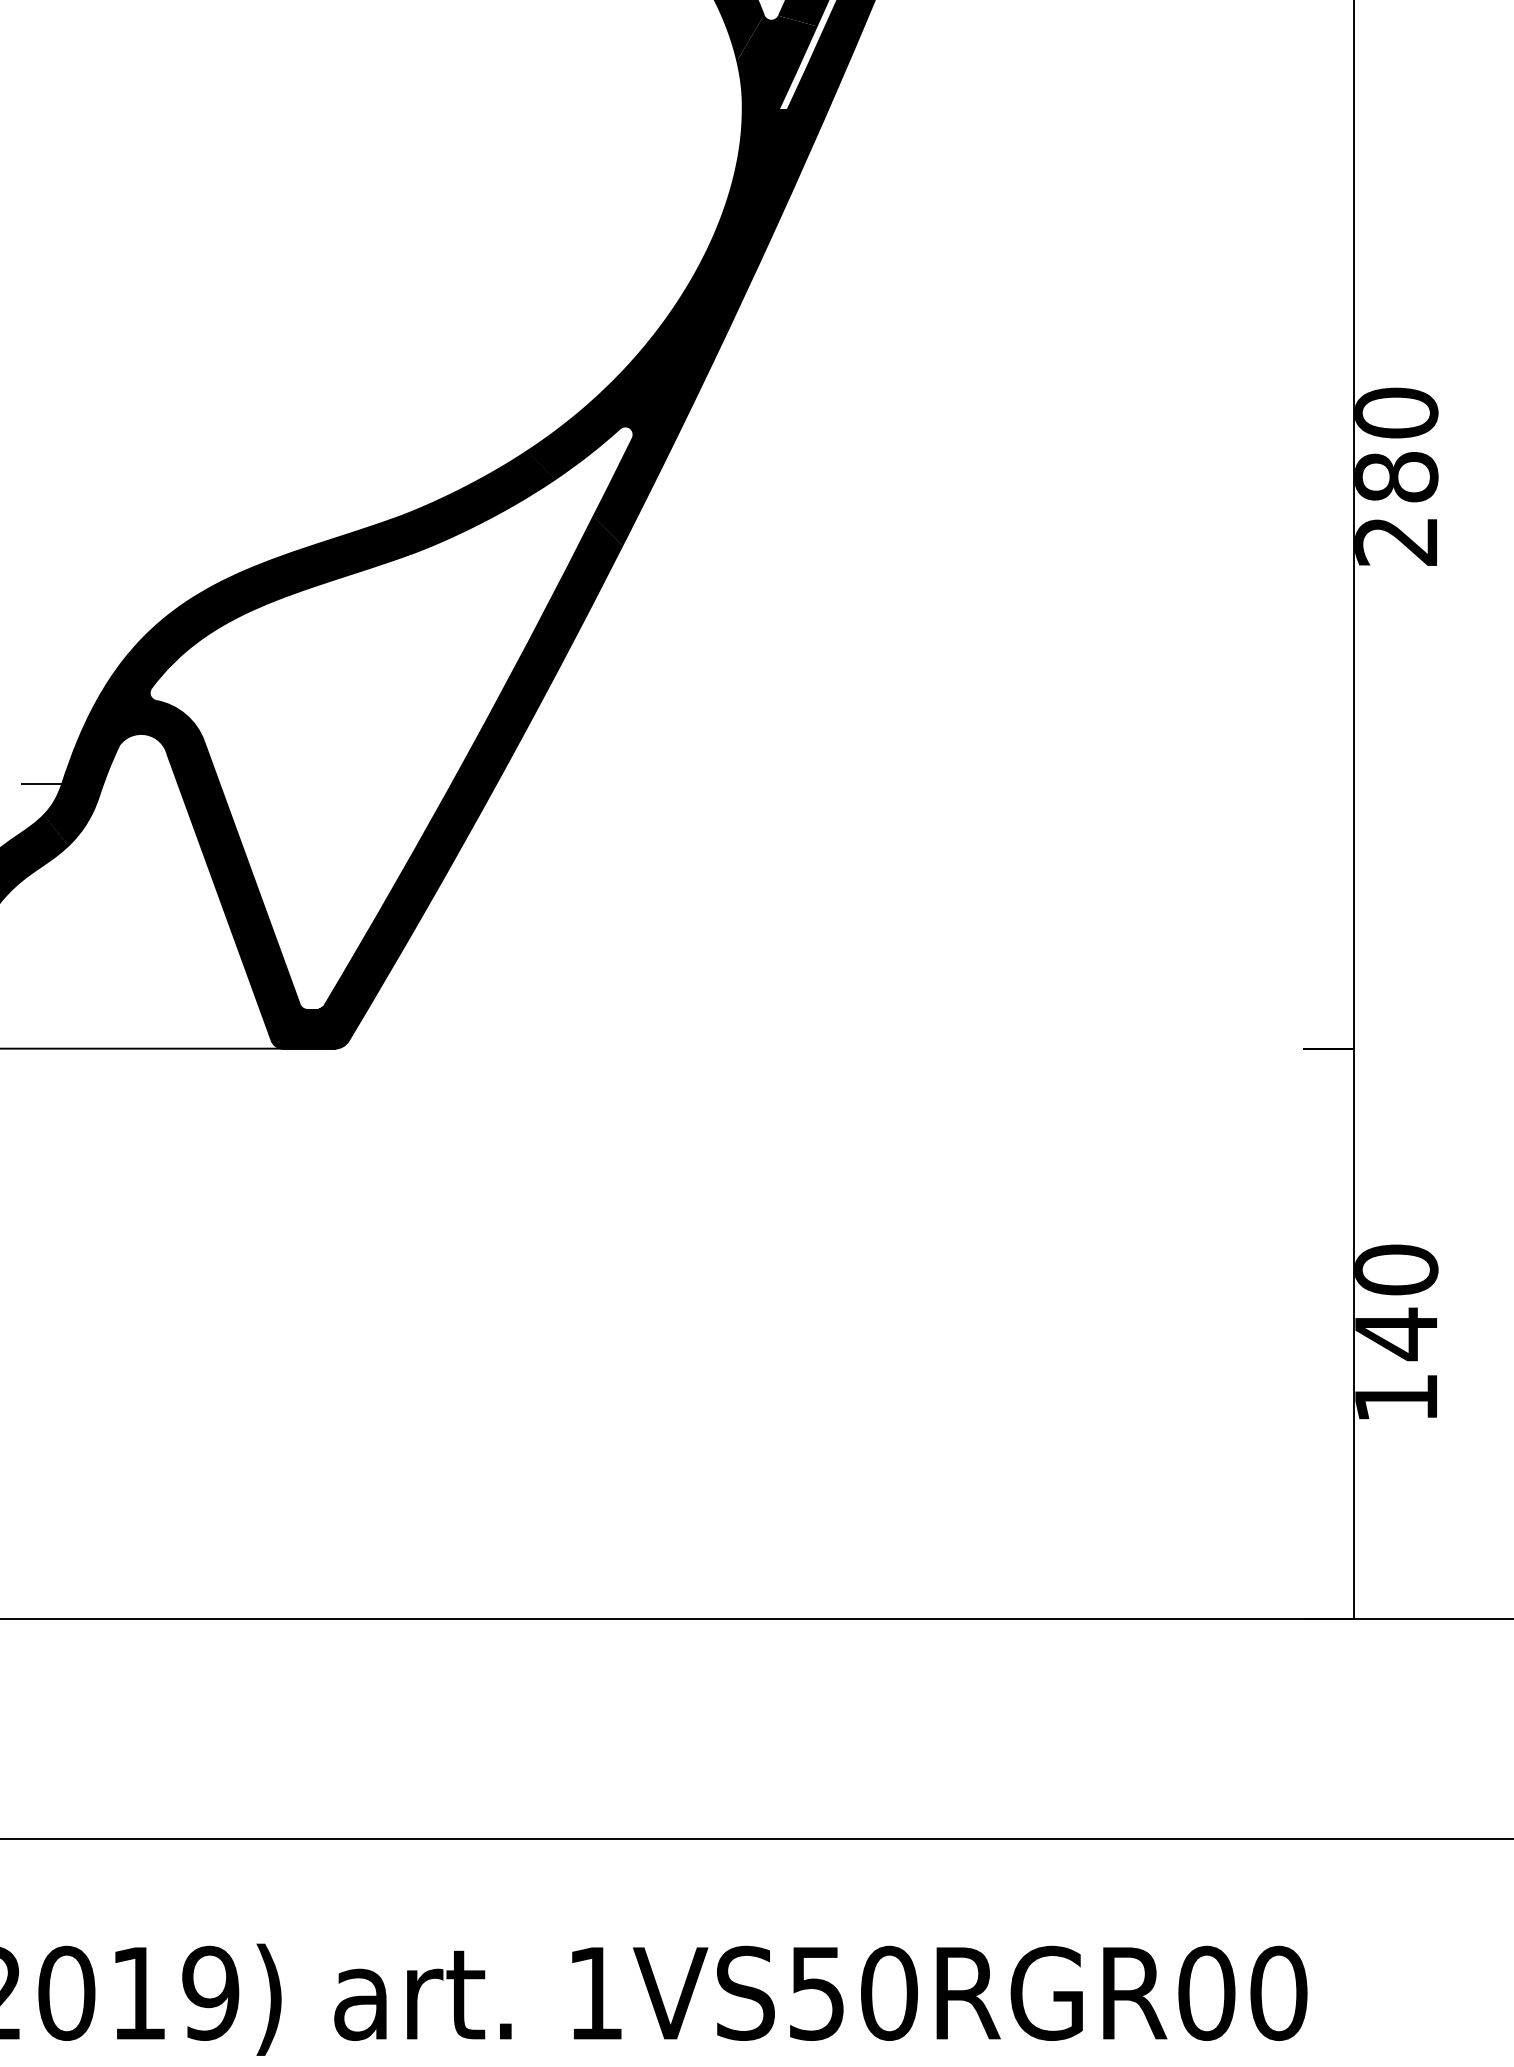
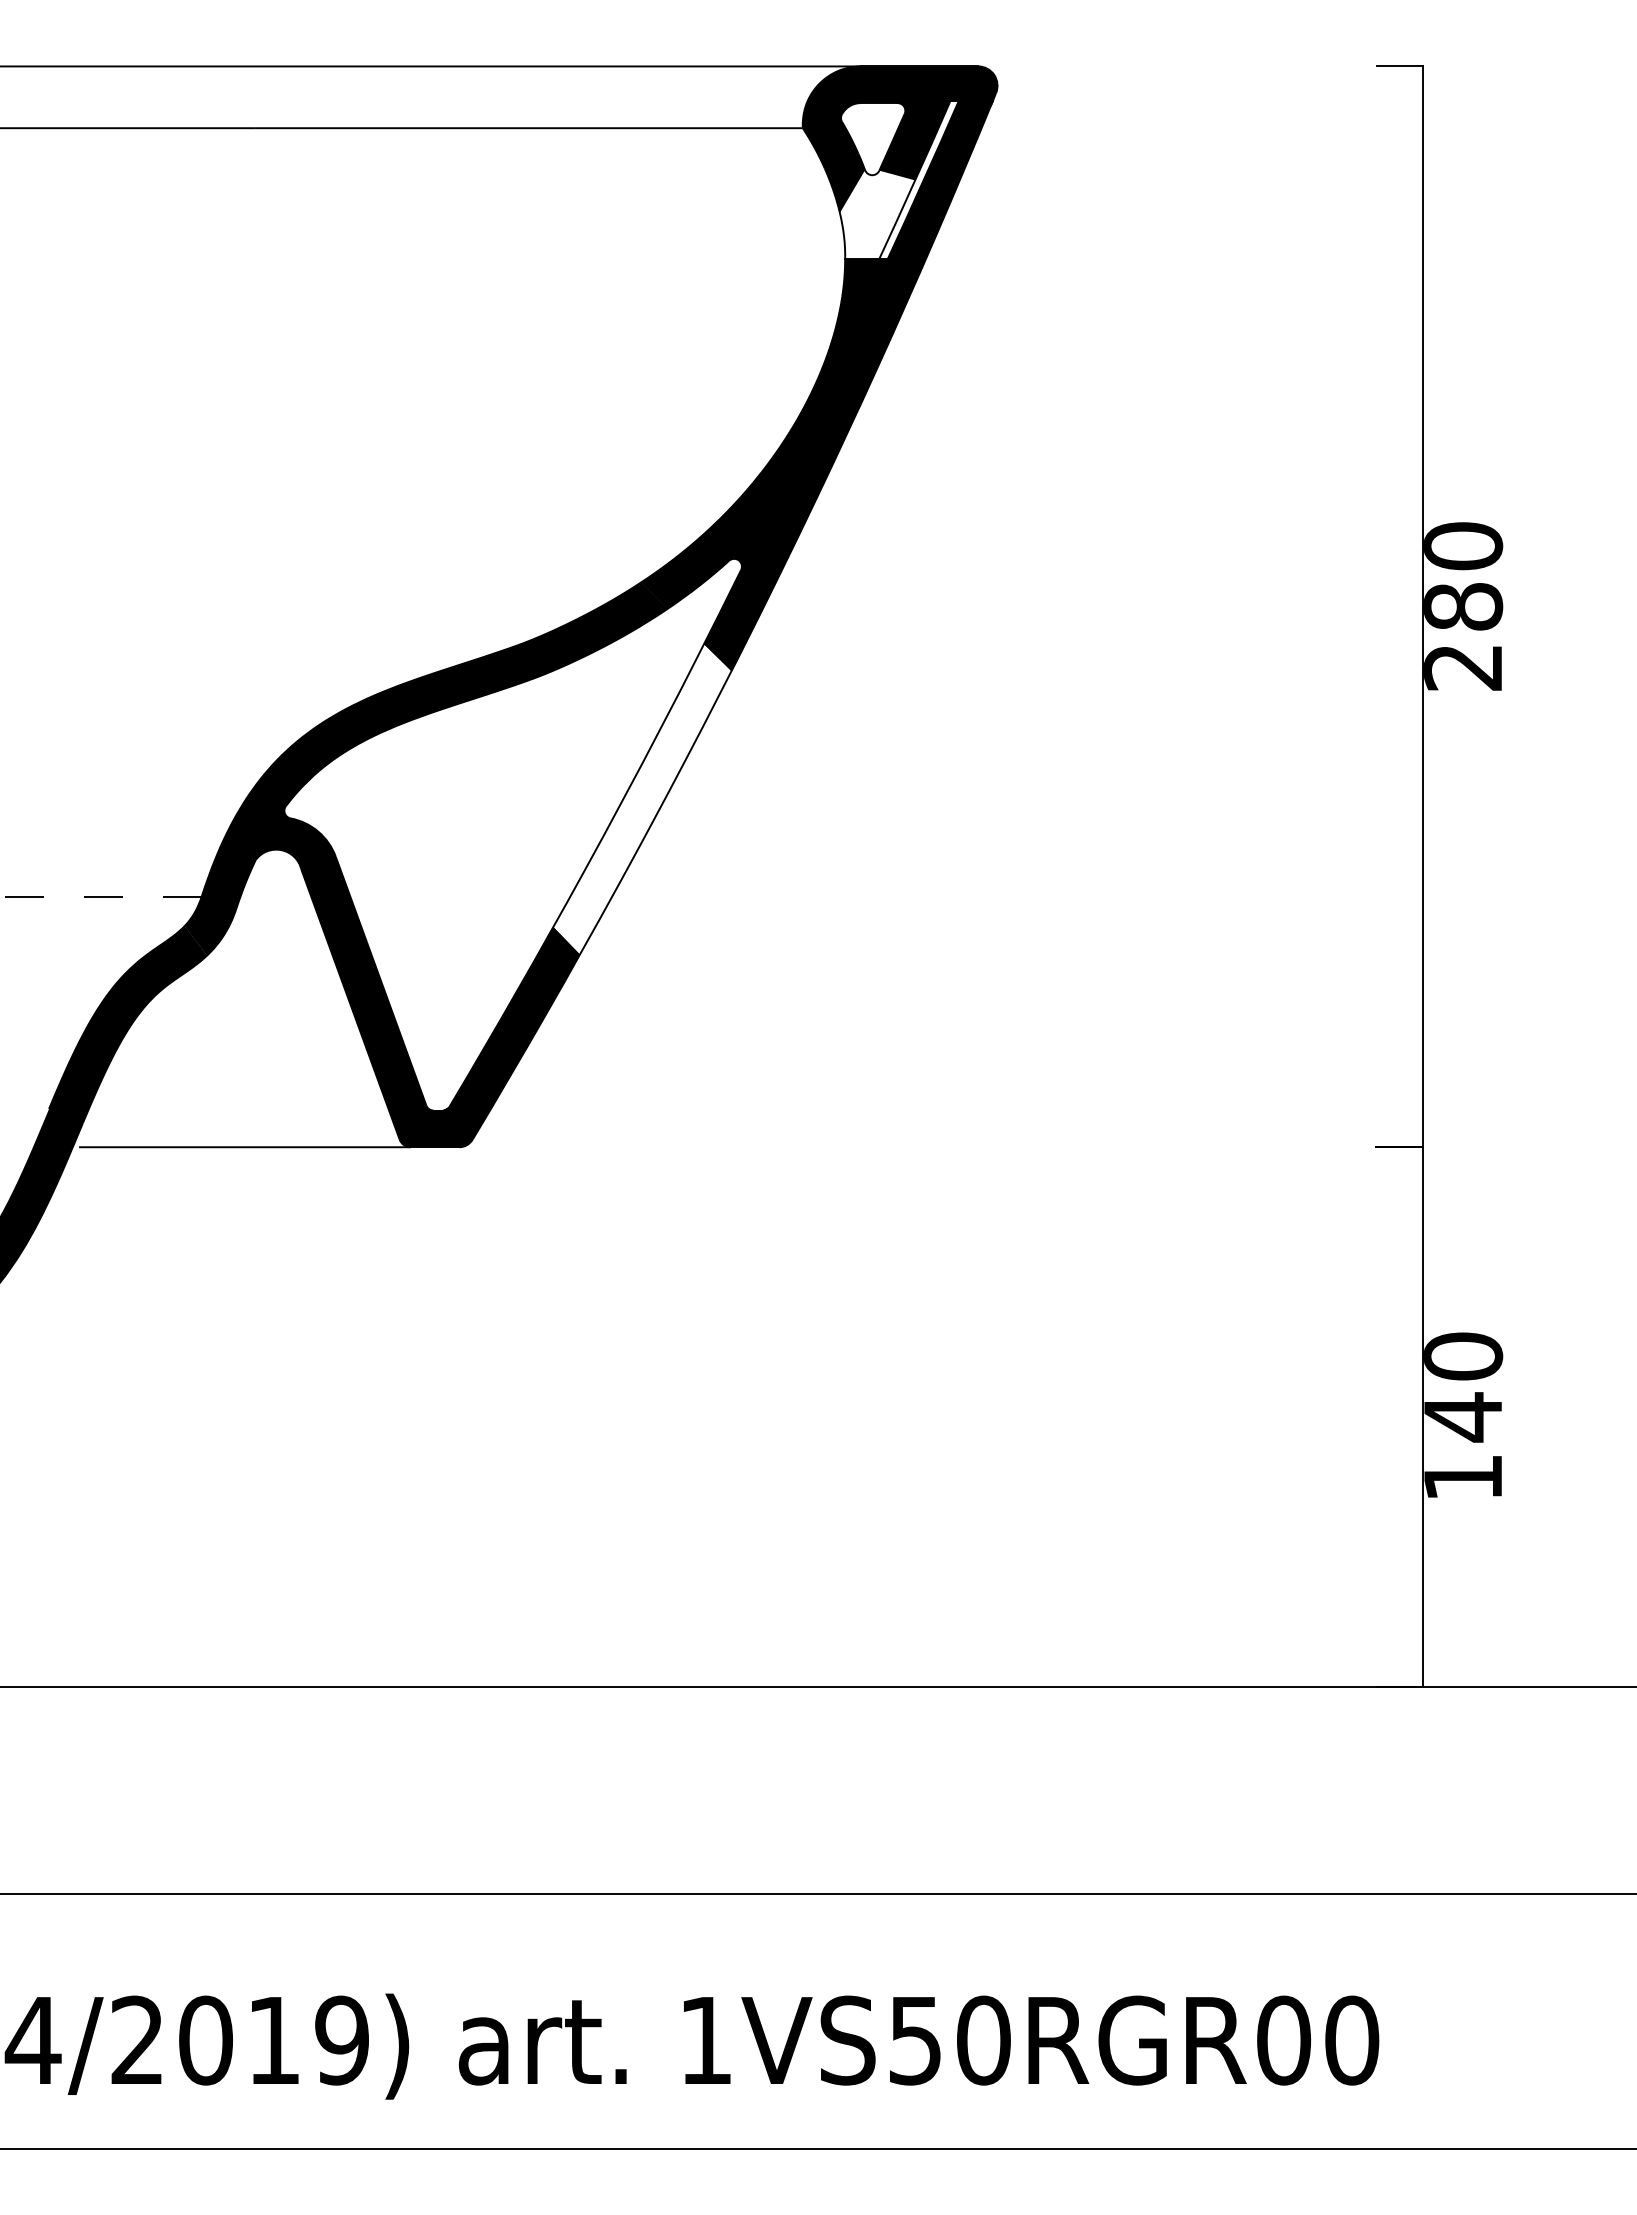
fill: (776, 62) -> (877, 214), removed
fill: (513, 710) -> (628, 827), removed

